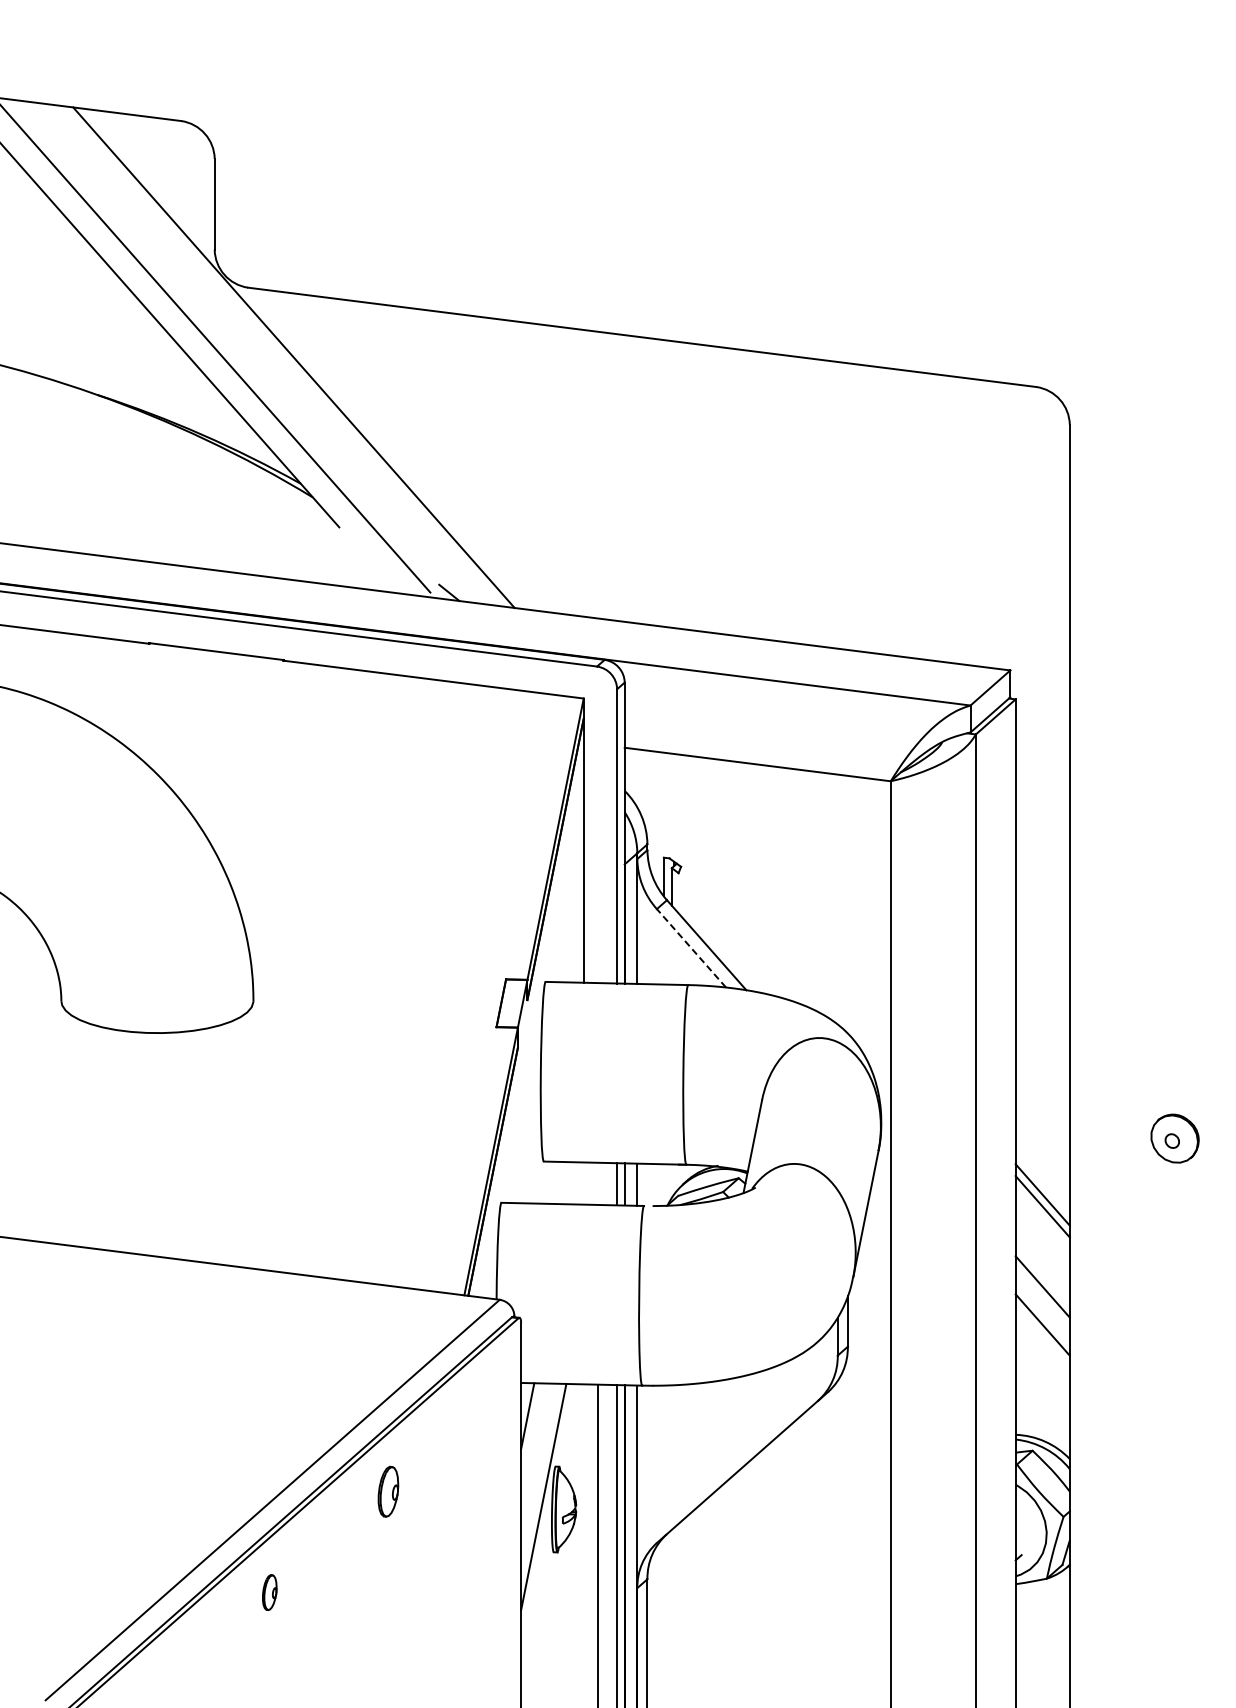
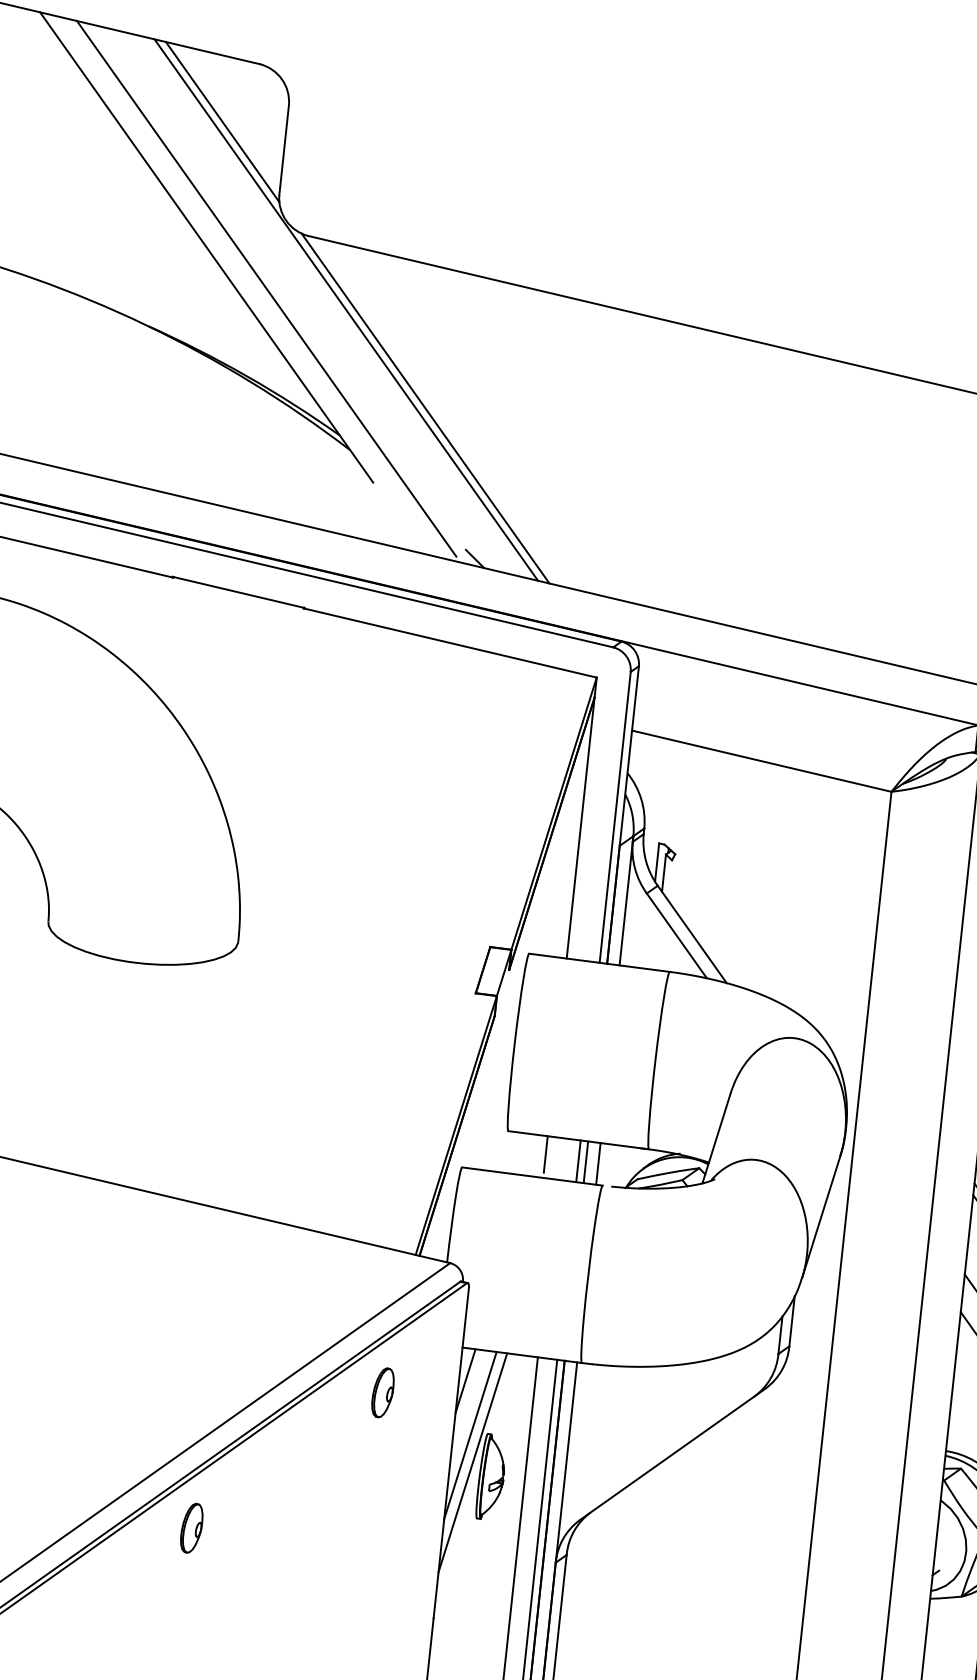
line: (149, 182) -> (221, 121), added
line: (383, 447) -> (425, 408), added
line: (691, 947) -> (676, 935), dashed -> solid
line: (583, 1180) -> (545, 1154), added
line: (538, 1469) -> (470, 1434), added
part: (388, 1491) -> (383, 1392), moved
part: (269, 1592) -> (191, 1528), size x1.43

